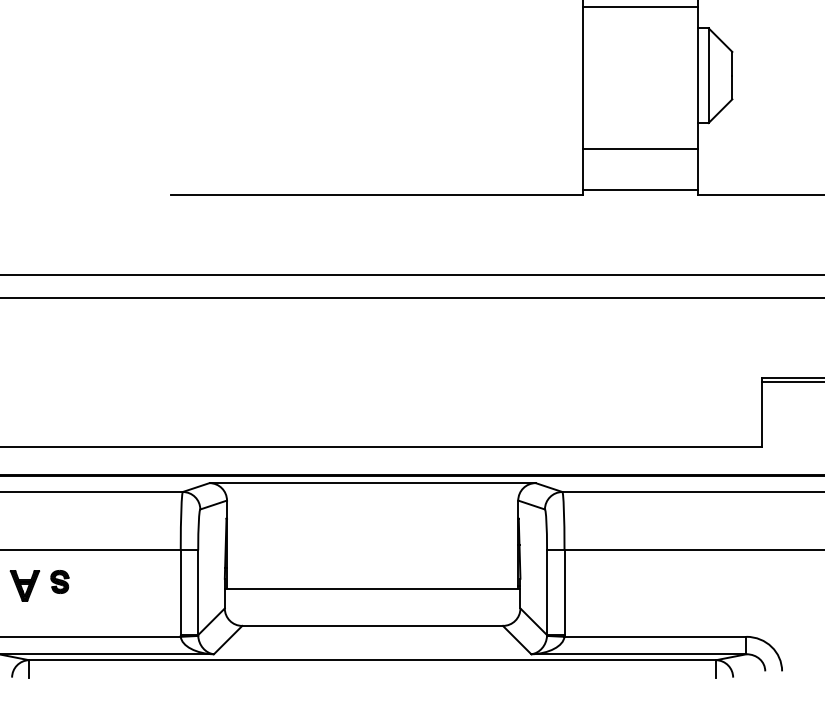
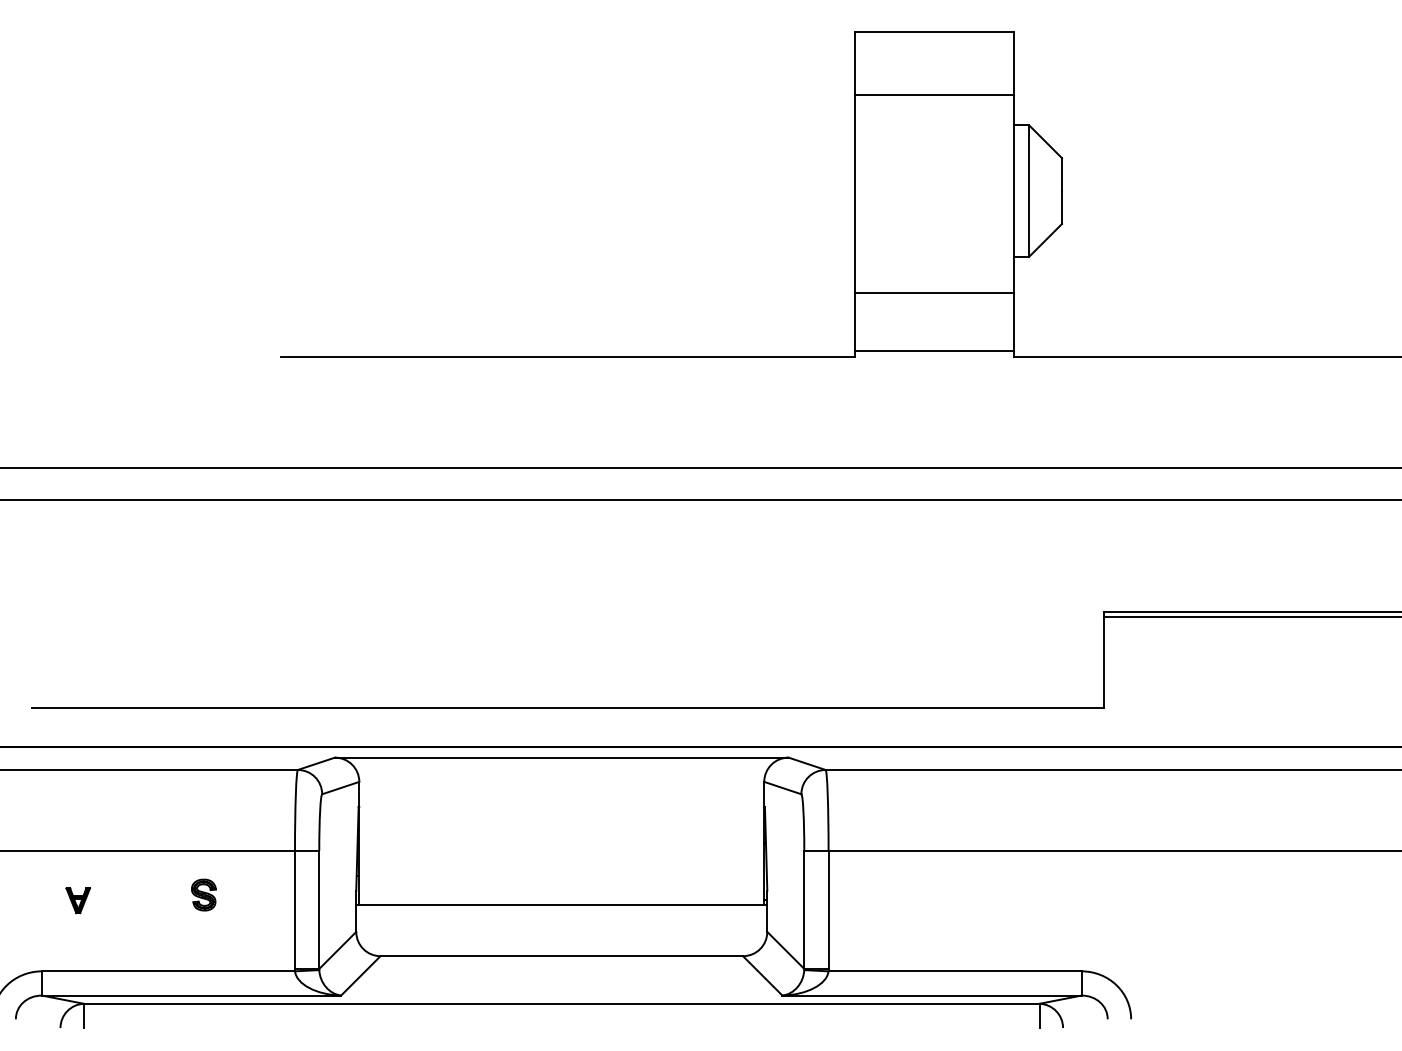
part: (59, 581) -> (203, 894), moved
part: (24, 585) -> (77, 900), size x0.6

